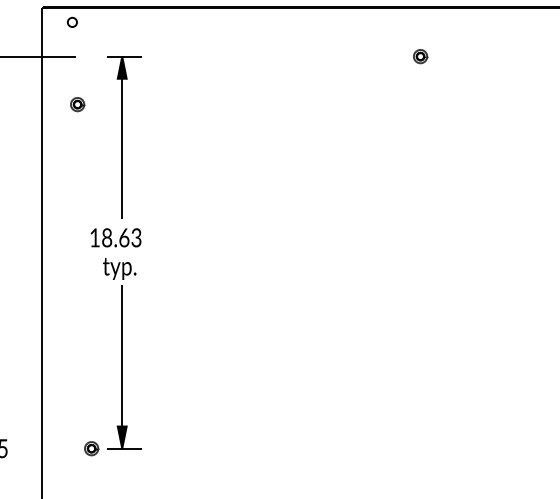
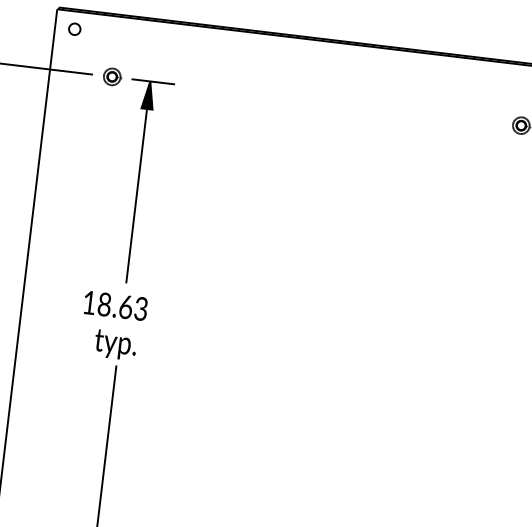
part: (72, 21) -> (74, 28), moved
part: (77, 104) -> (112, 76), moved

